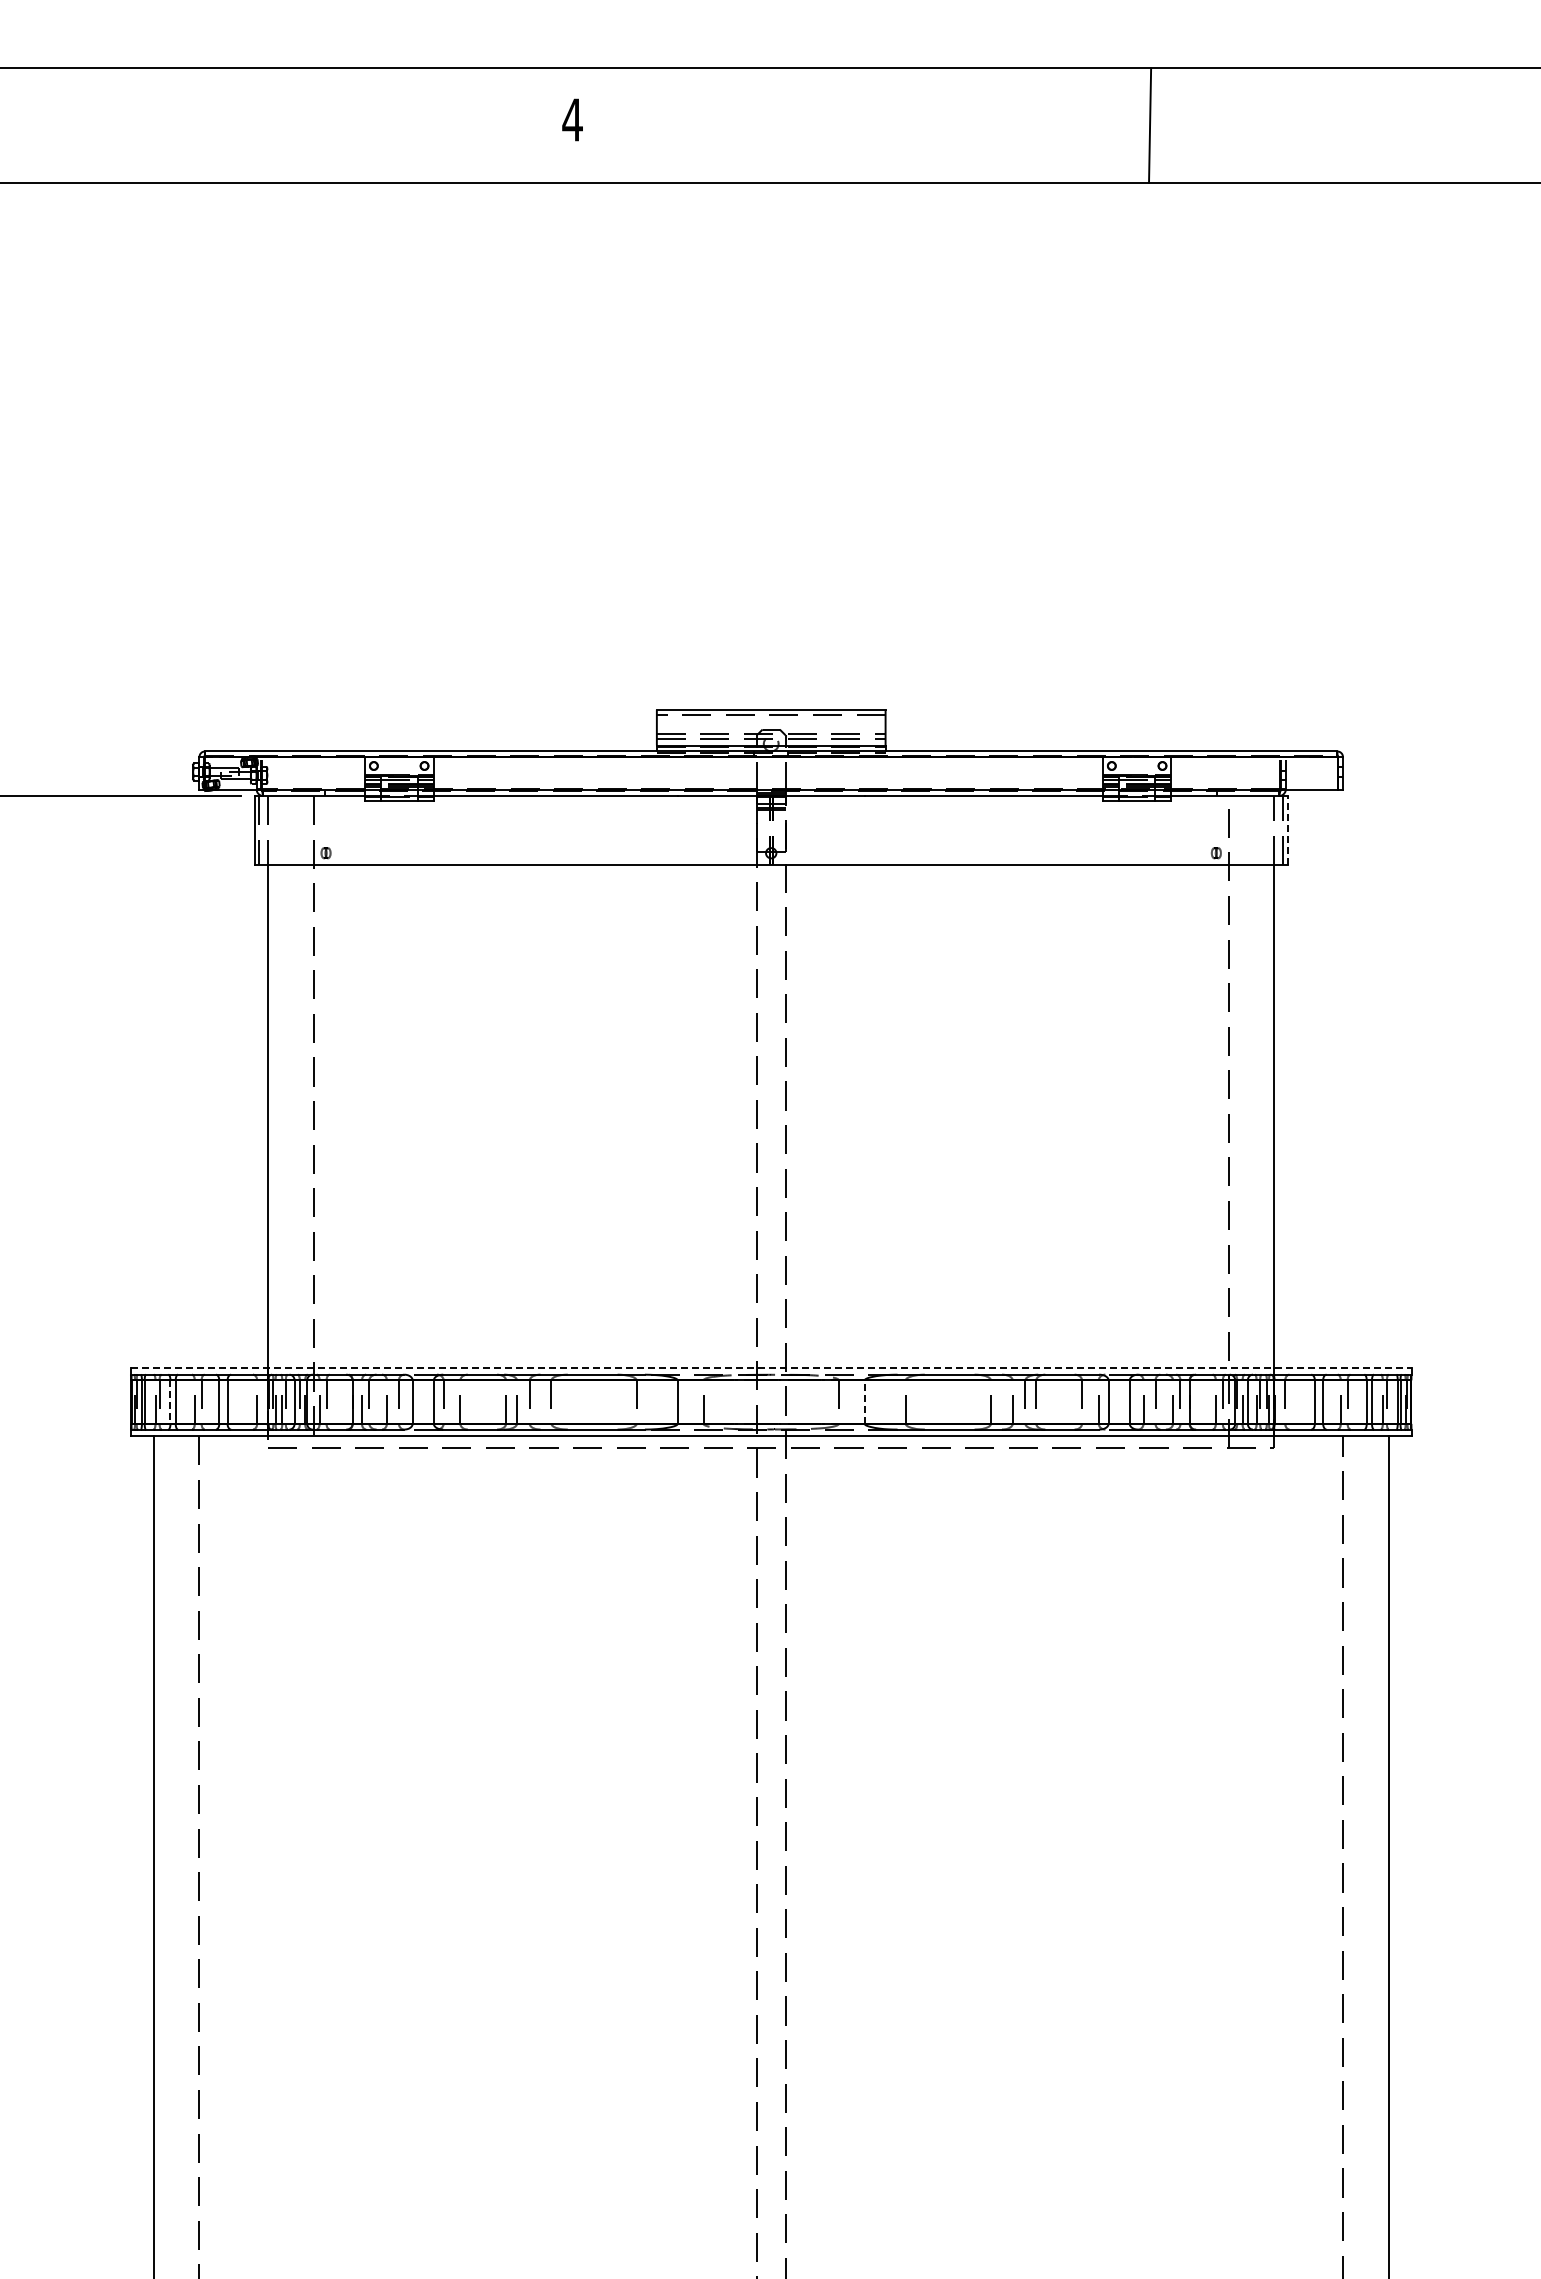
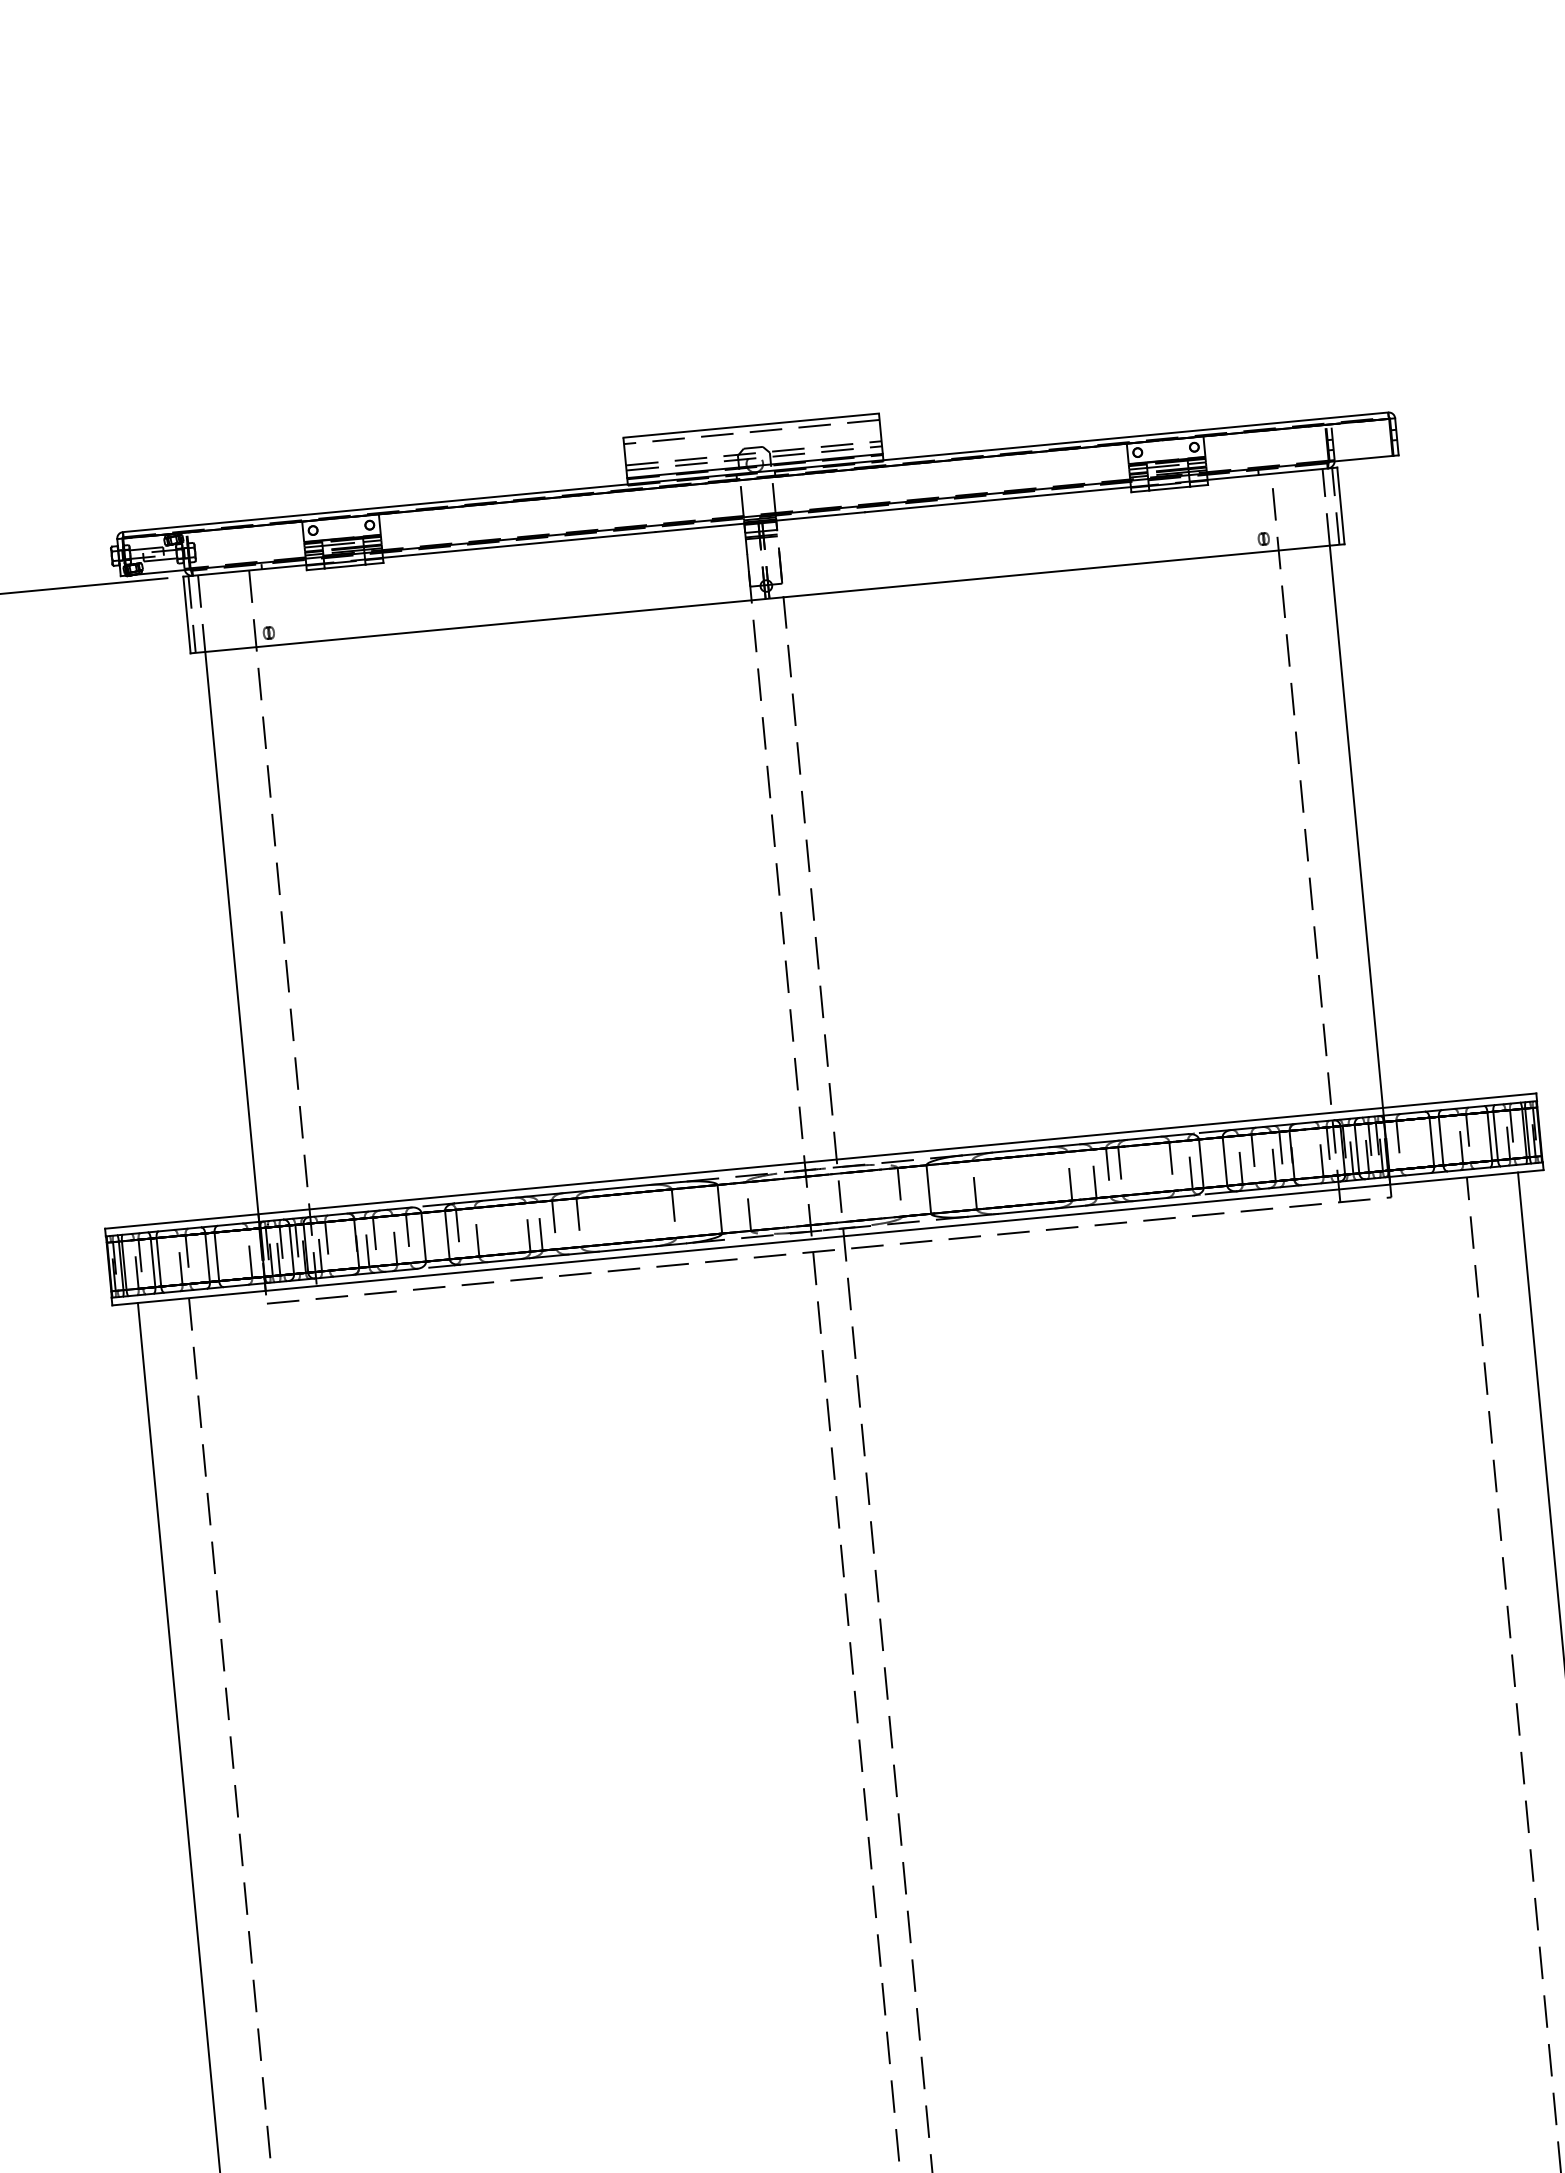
line: (1287, 829) -> (1340, 505), dashed -> solid
line: (771, 1367) -> (821, 1160), dashed -> solid
line: (170, 1402) -> (153, 1263), dashed -> solid
line: (864, 1402) -> (928, 1189), dashed -> solid

